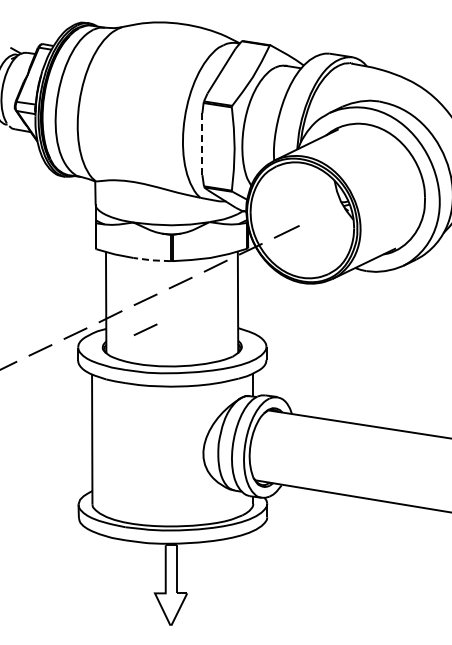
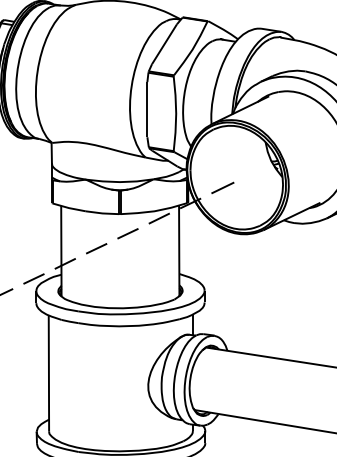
line: (202, 144) -> (147, 109), dashed -> solid
line: (152, 260) -> (102, 213), dashed -> solid
line: (145, 329) -> (96, 275), removed

